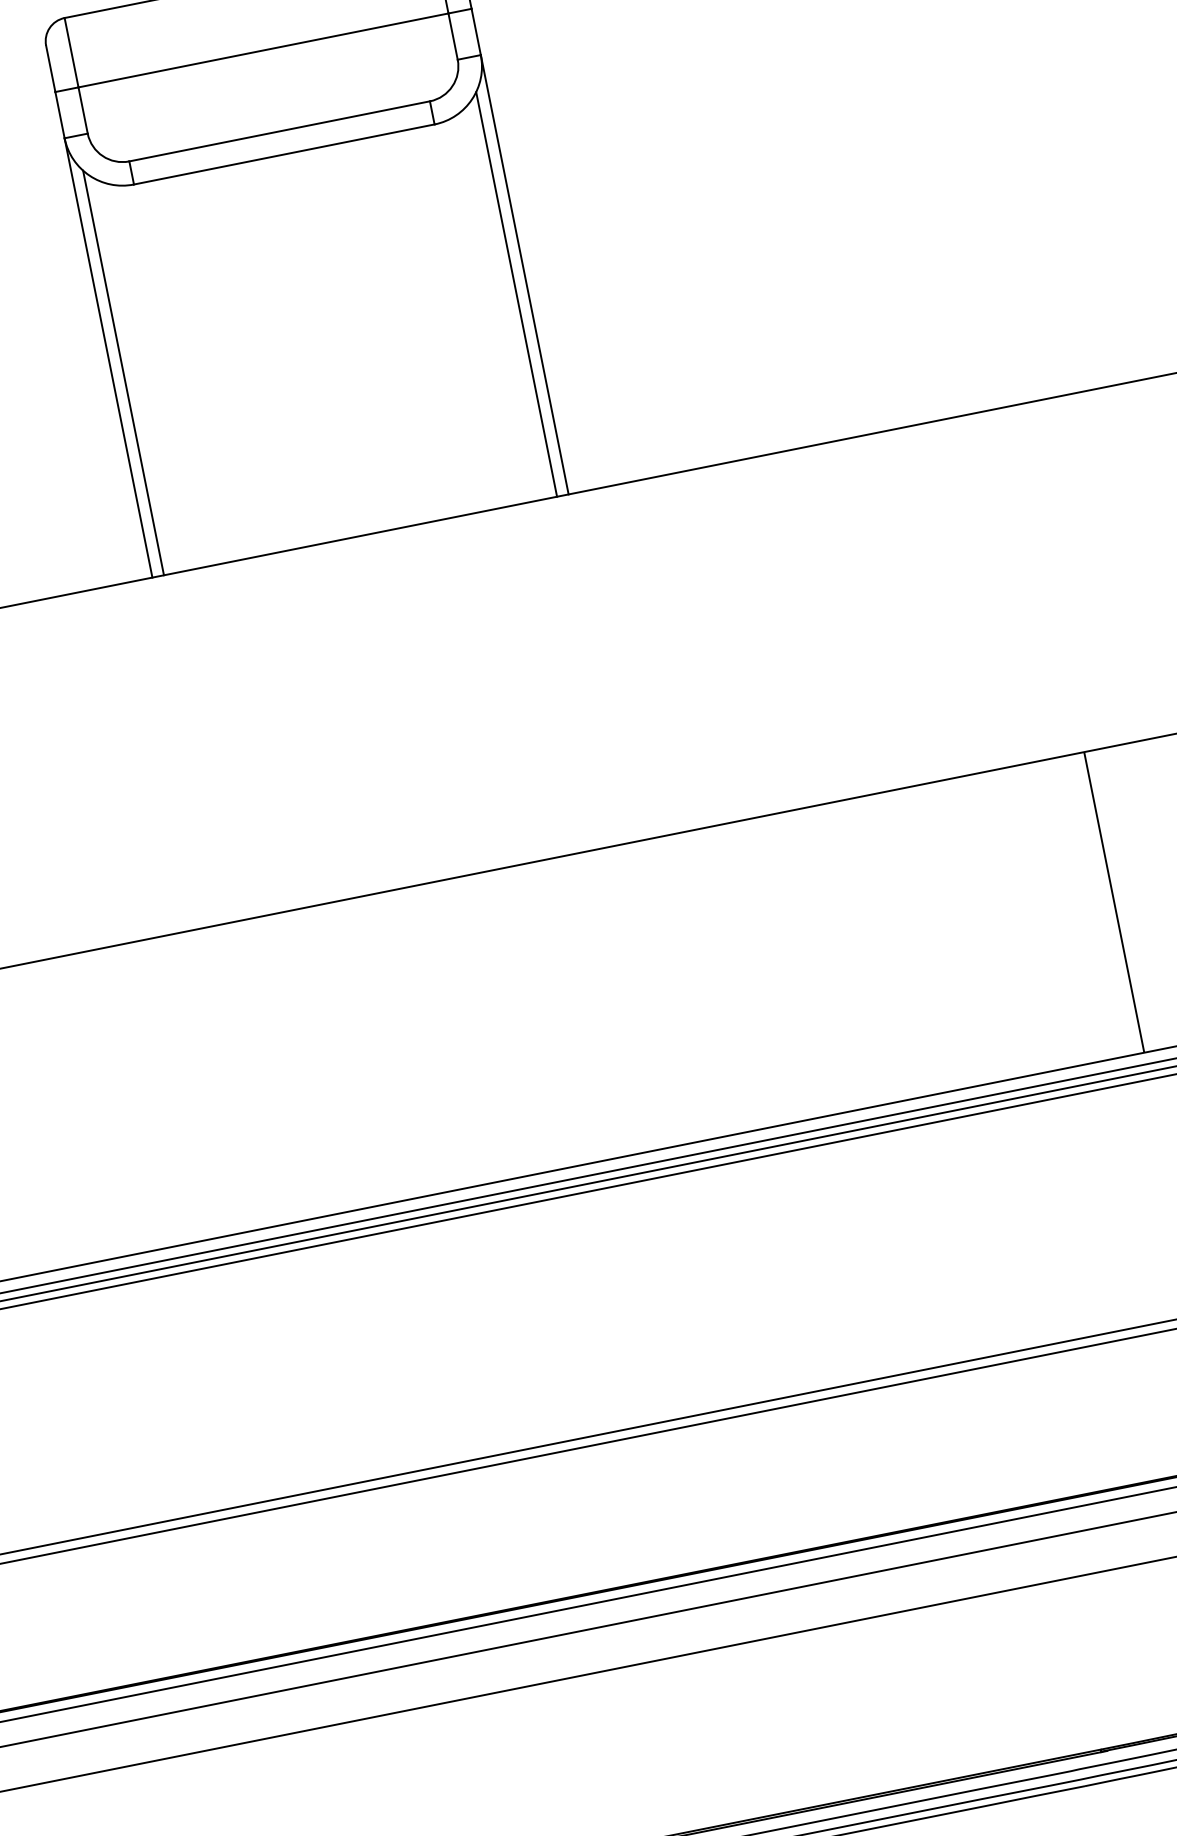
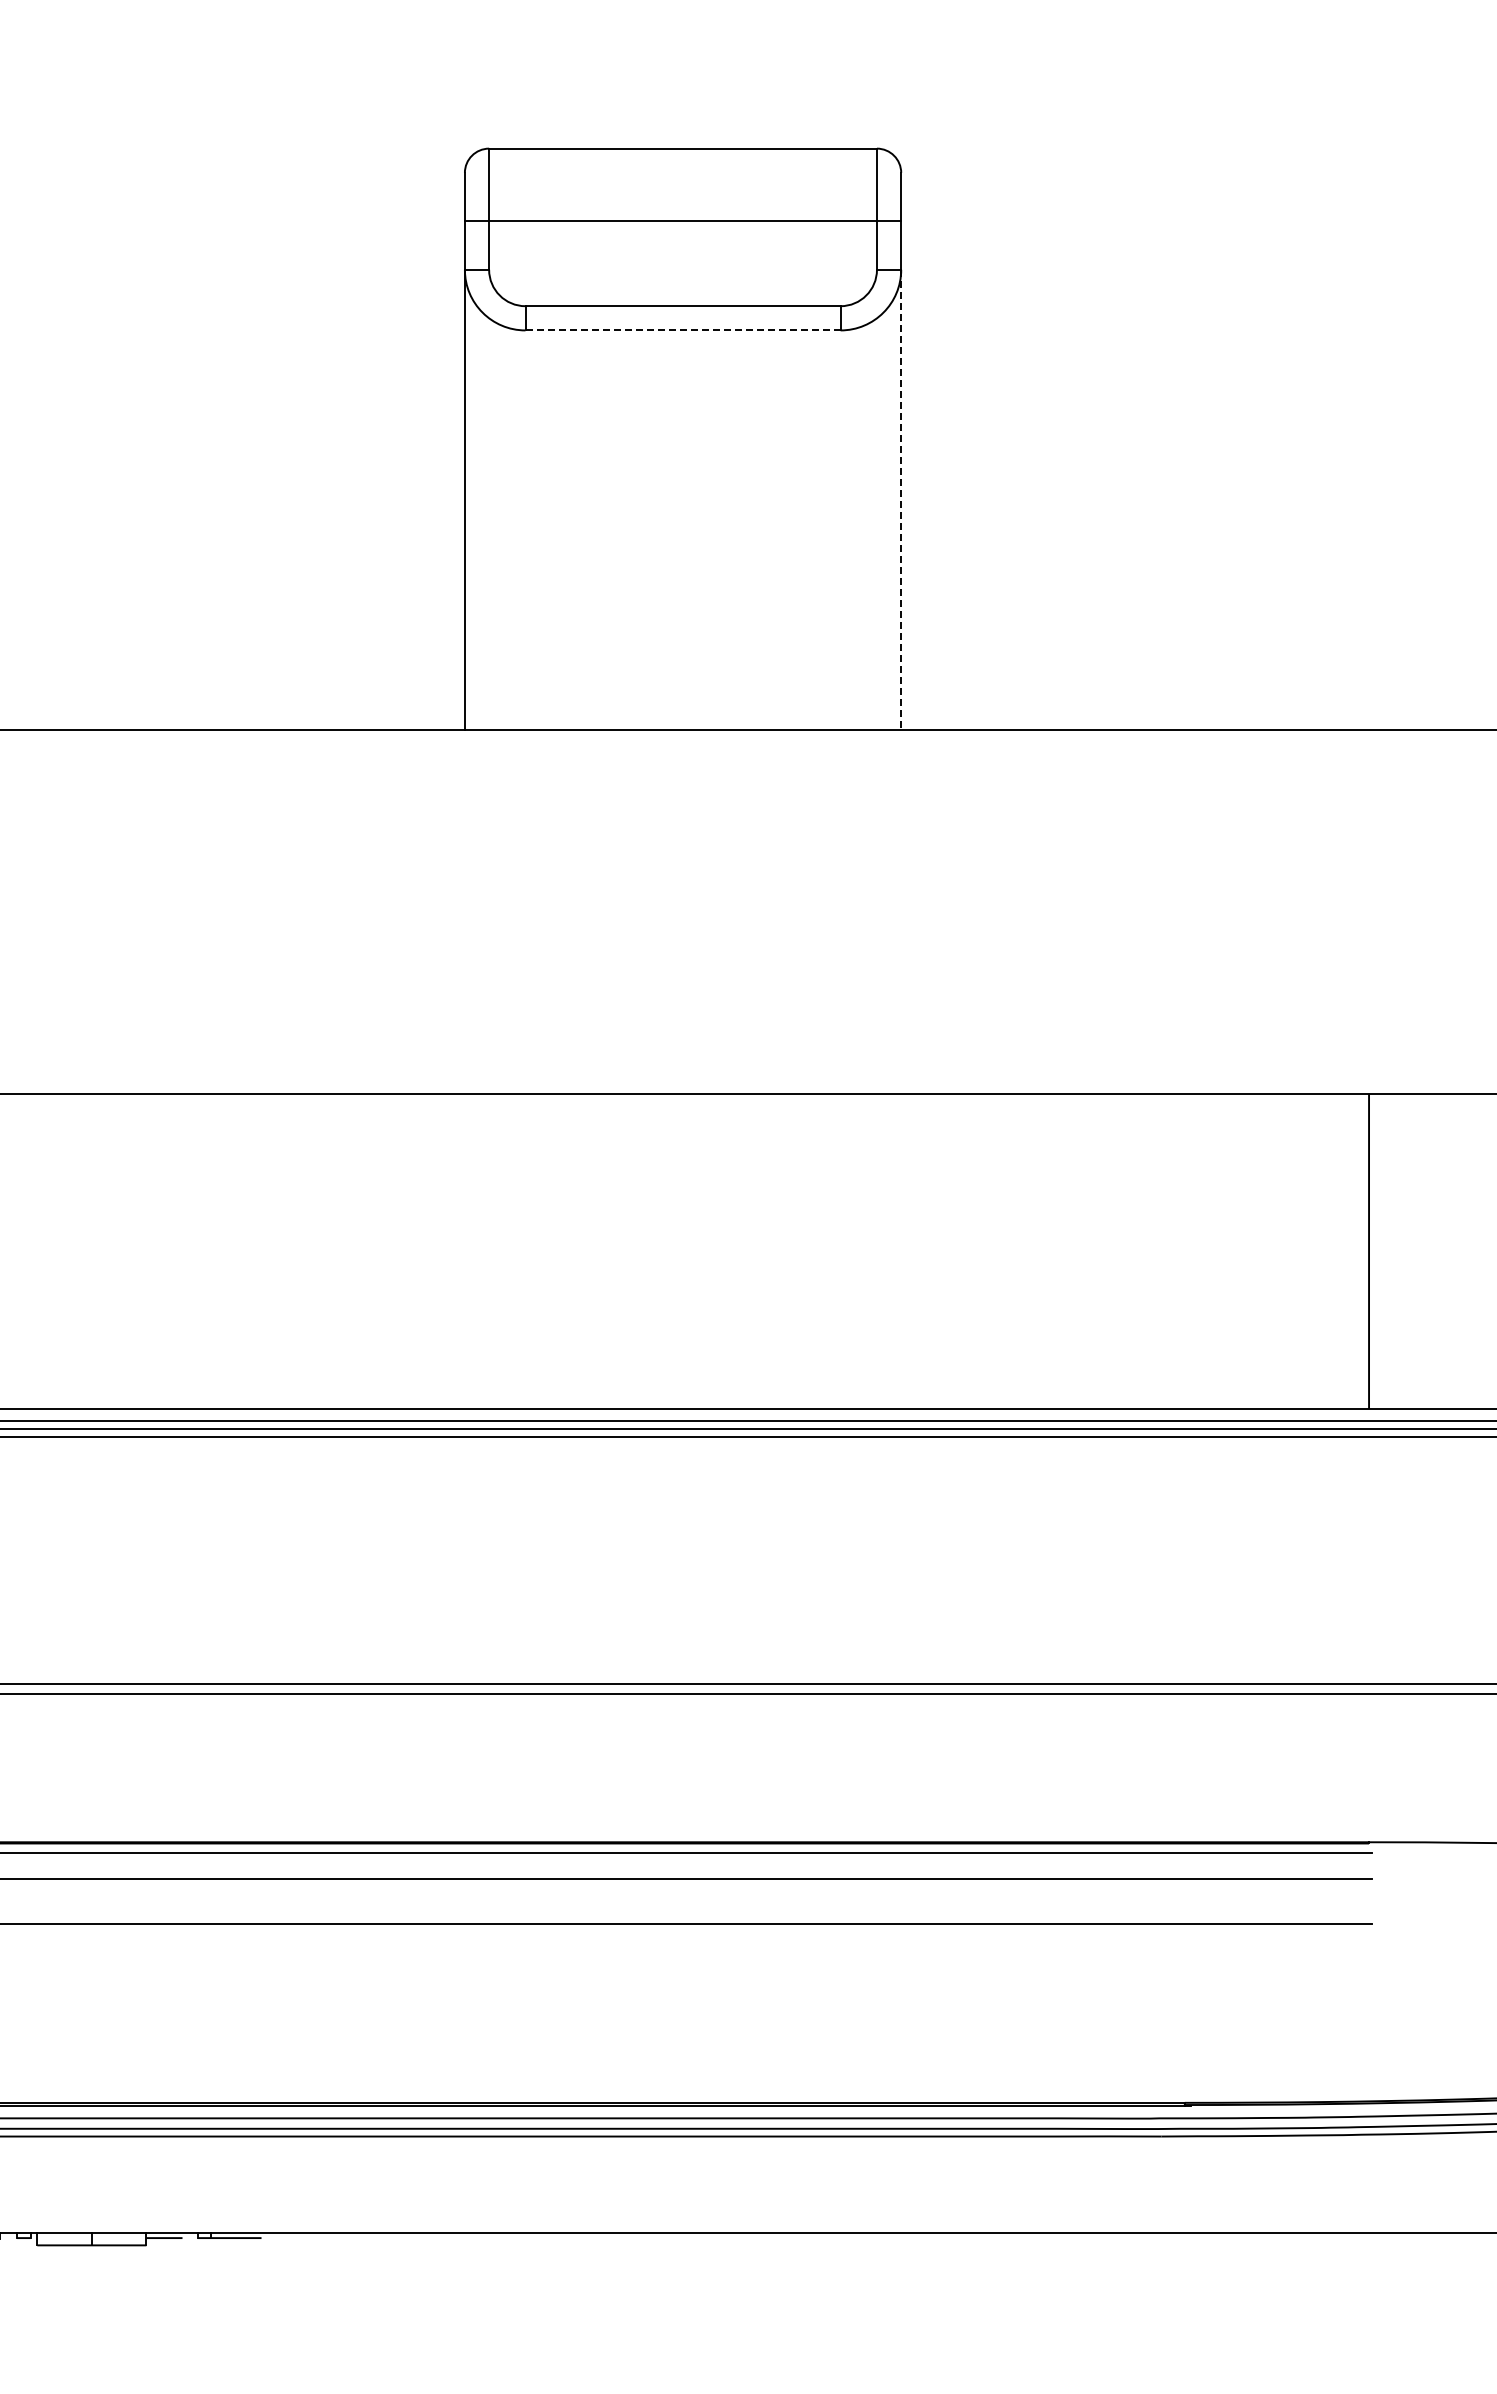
line: (284, 154) -> (683, 330), solid -> dashed
line: (525, 275) -> (901, 500), solid -> dashed
line: (517, 294) -> (889, 518), removed
line: (124, 373) -> (477, 518), removed

